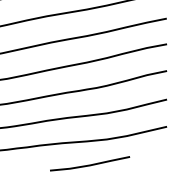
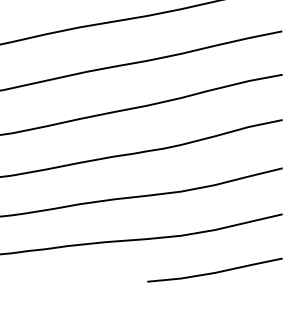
line: (90, 164) -> (215, 271), moved

